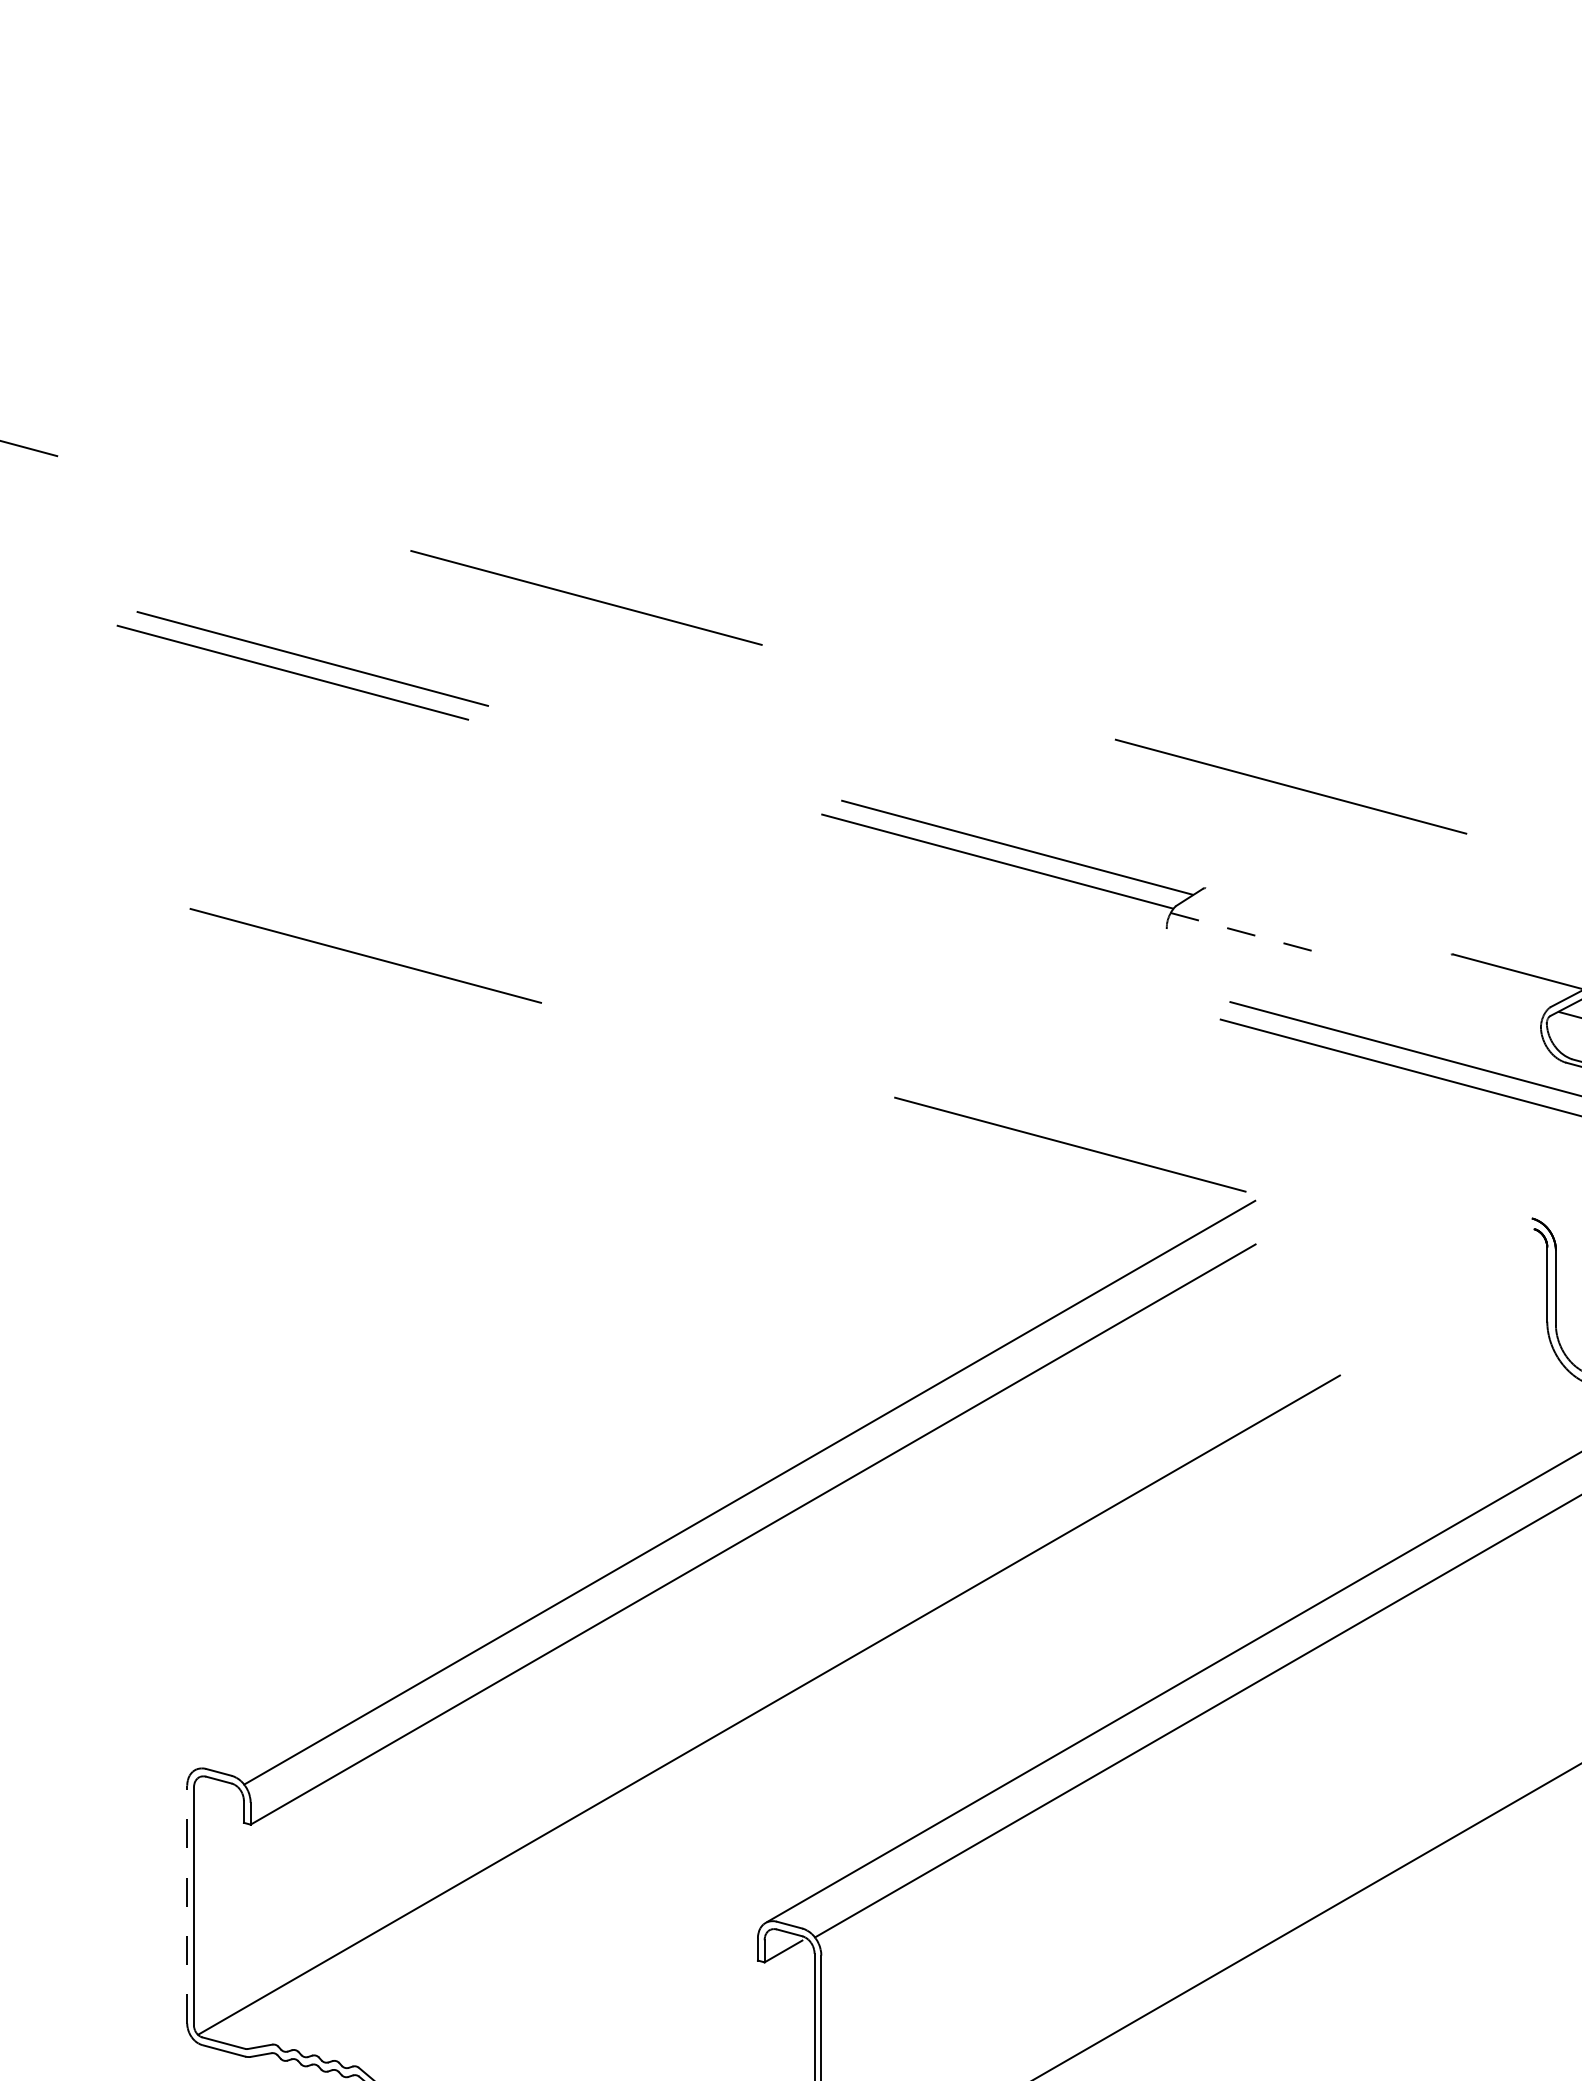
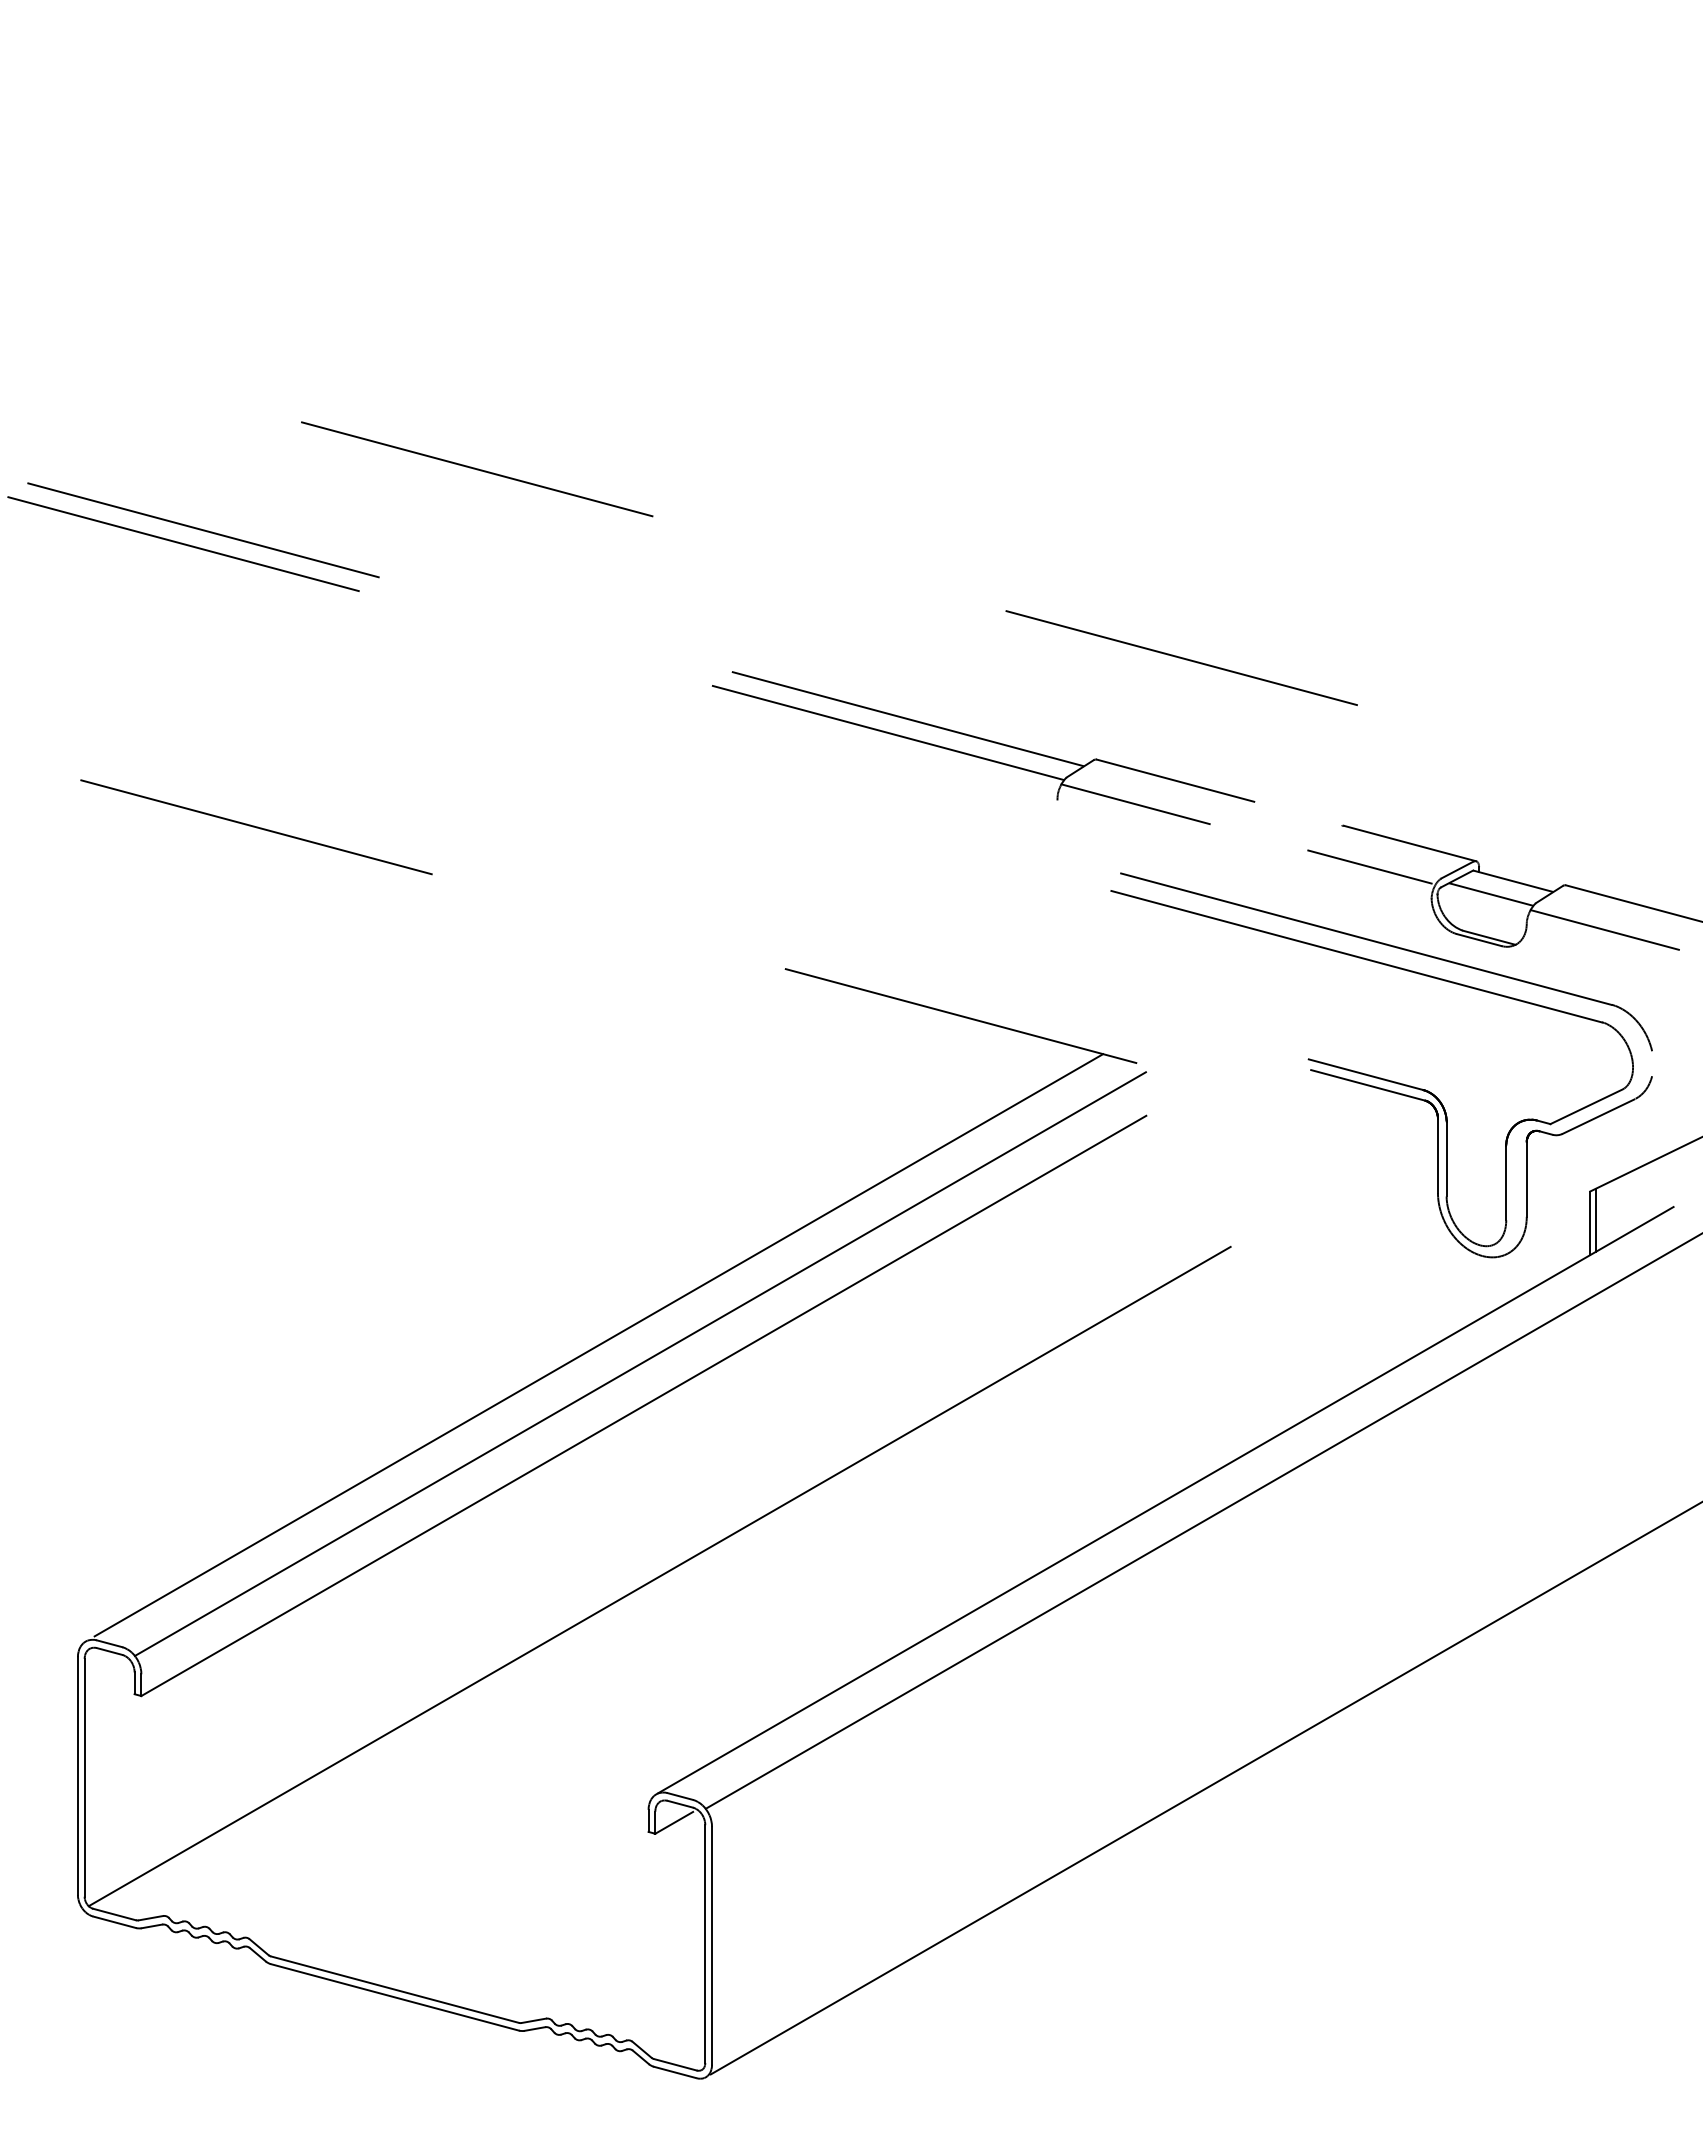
line: (1284, 909) -> (1175, 780), added
line: (1244, 933) -> (1135, 804), dashed -> solid
line: (1478, 995) -> (1369, 866), added
line: (1474, 1203) -> (1365, 1074), added
line: (1477, 1214) -> (1368, 1085), added
line: (707, 1474) -> (598, 1345), added
line: (186, 1905) -> (77, 1776), dashed -> solid

